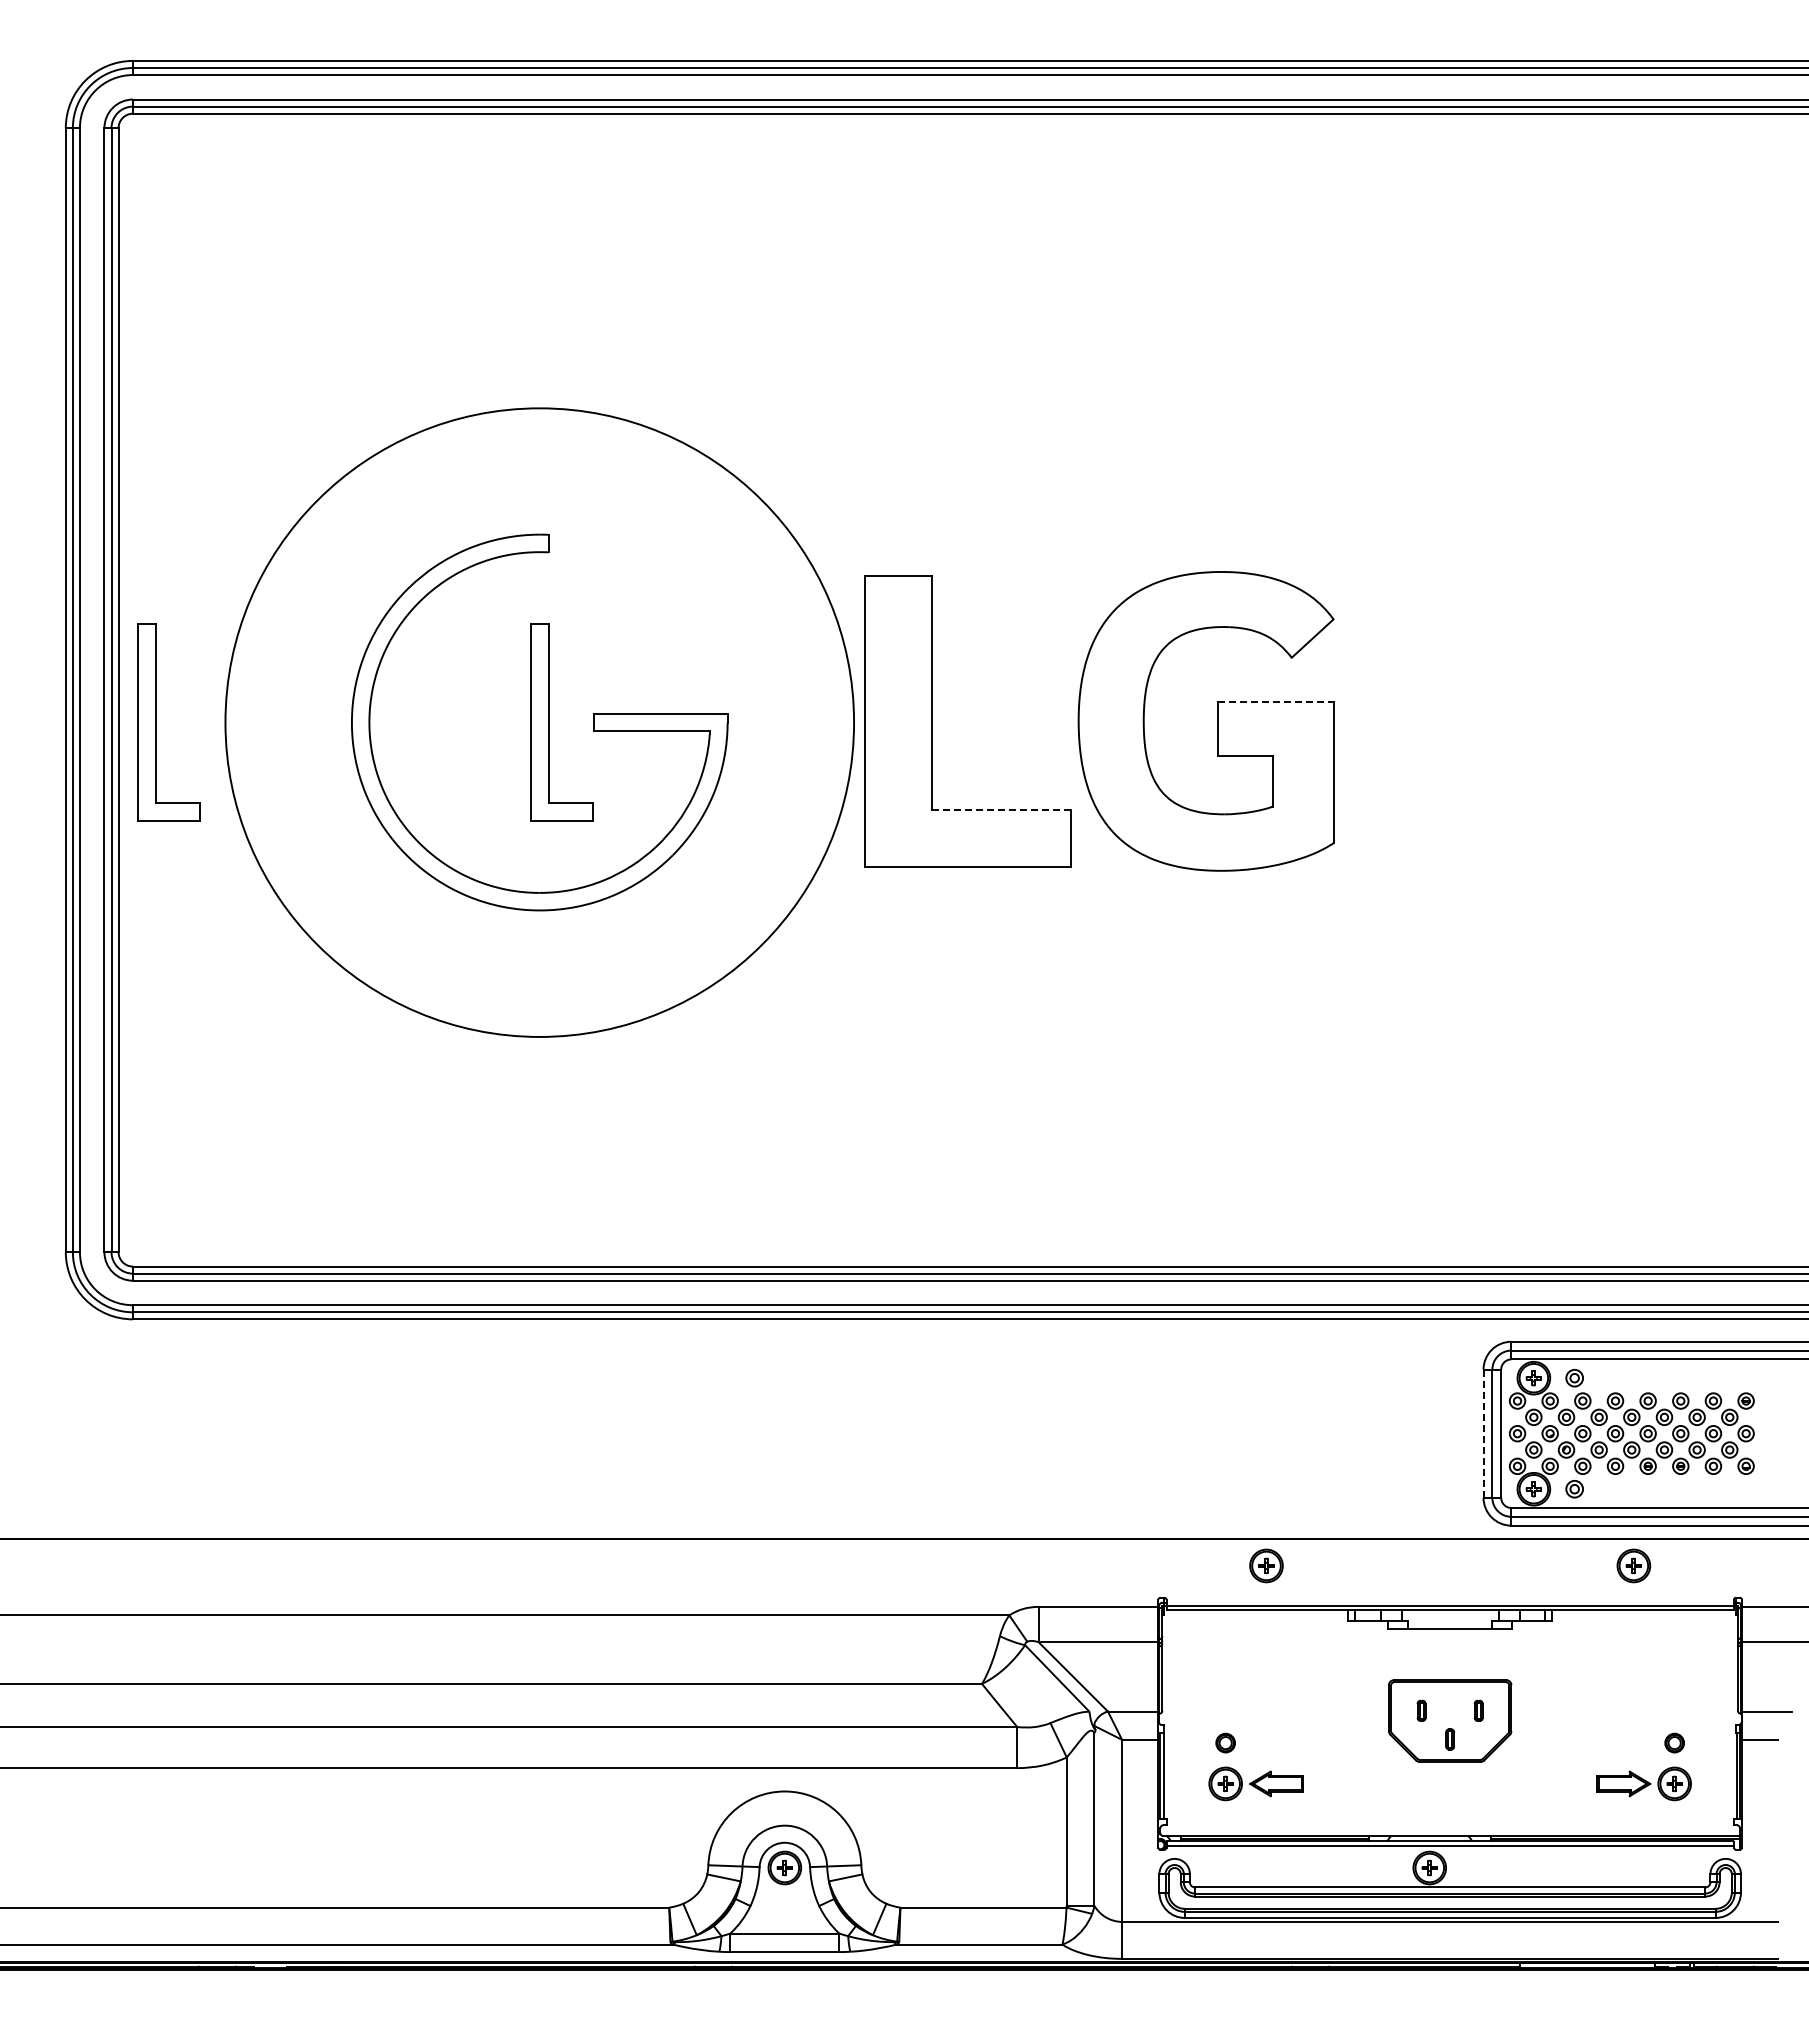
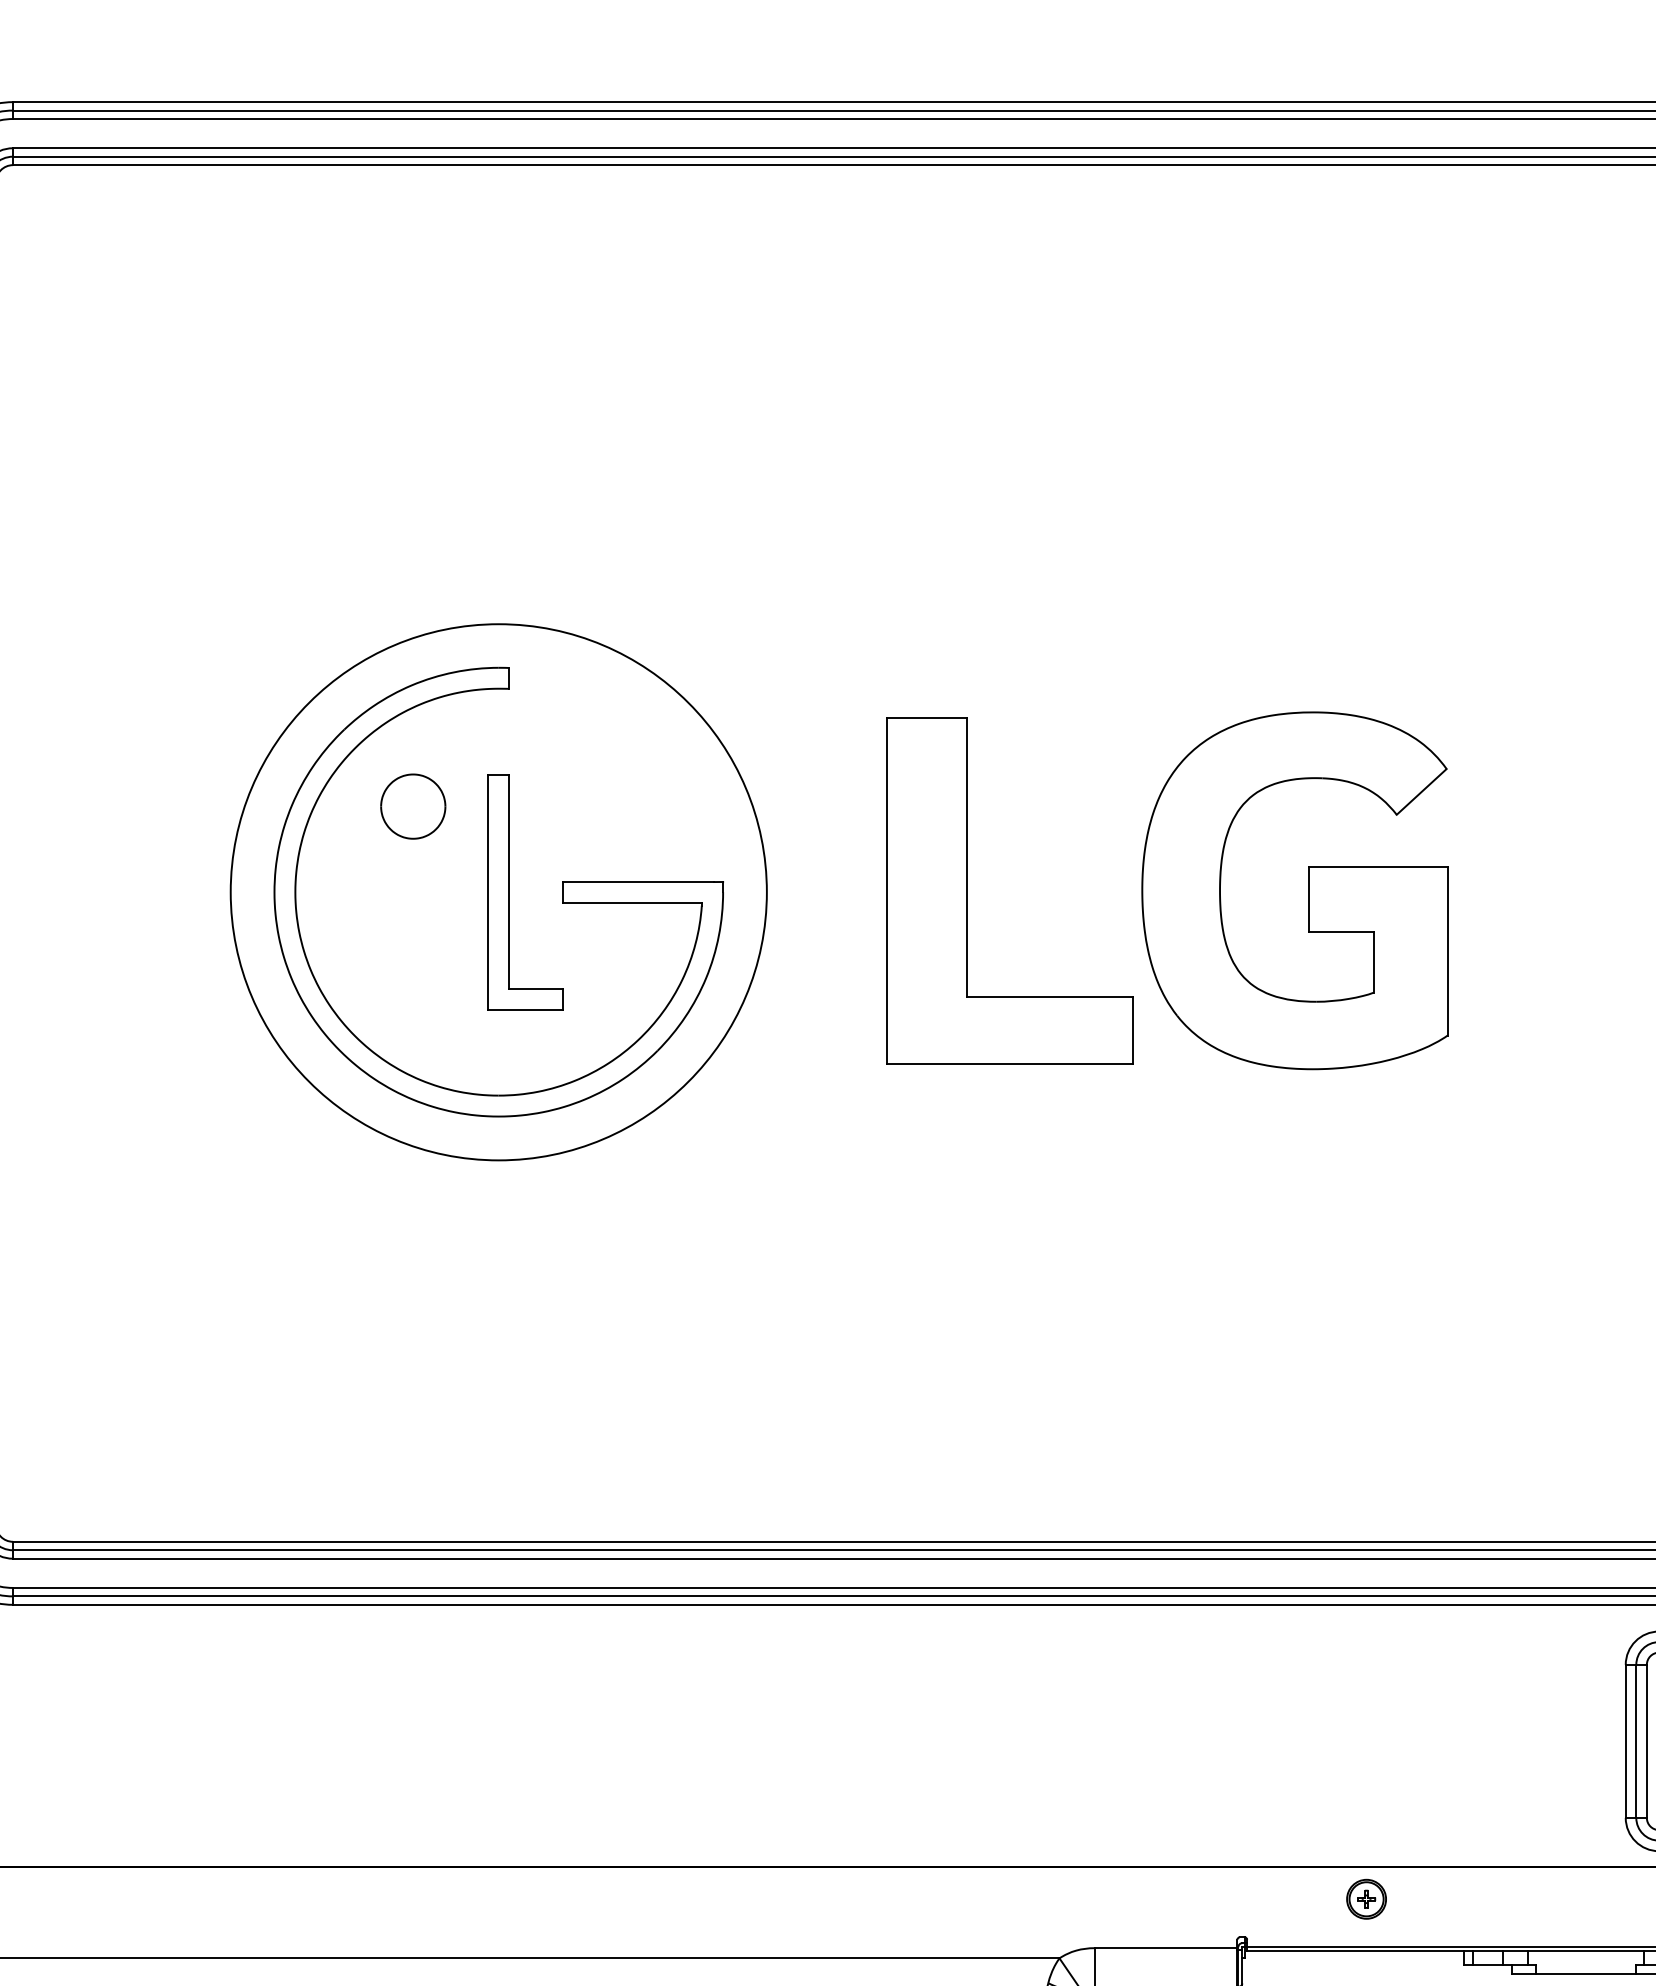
part: (467, 650) -> (412, 806), added
line: (1276, 701) -> (1378, 867), dashed -> solid
part: (156, 722) -> (41, 892), removed
circle: (539, 722) -> (498, 892), size x0.71
line: (1000, 809) -> (1048, 996), dashed -> solid
line: (1483, 1433) -> (1625, 1741), dashed -> solid

